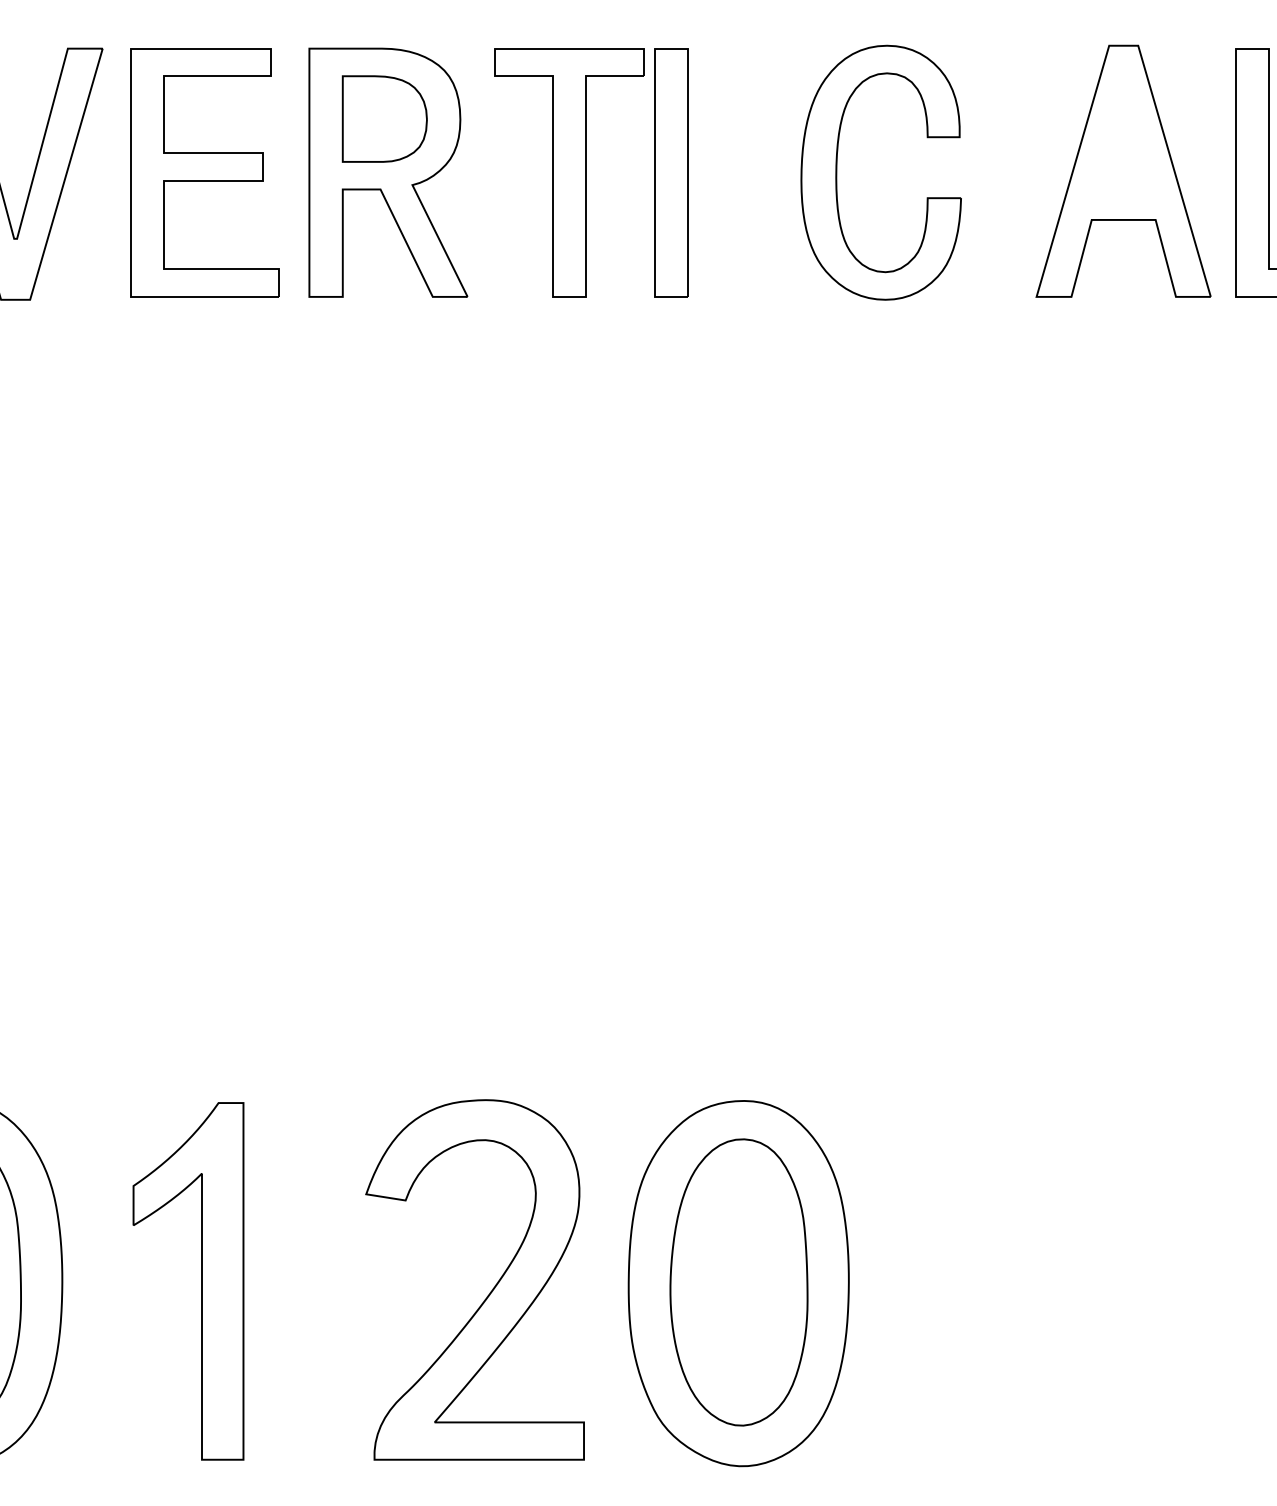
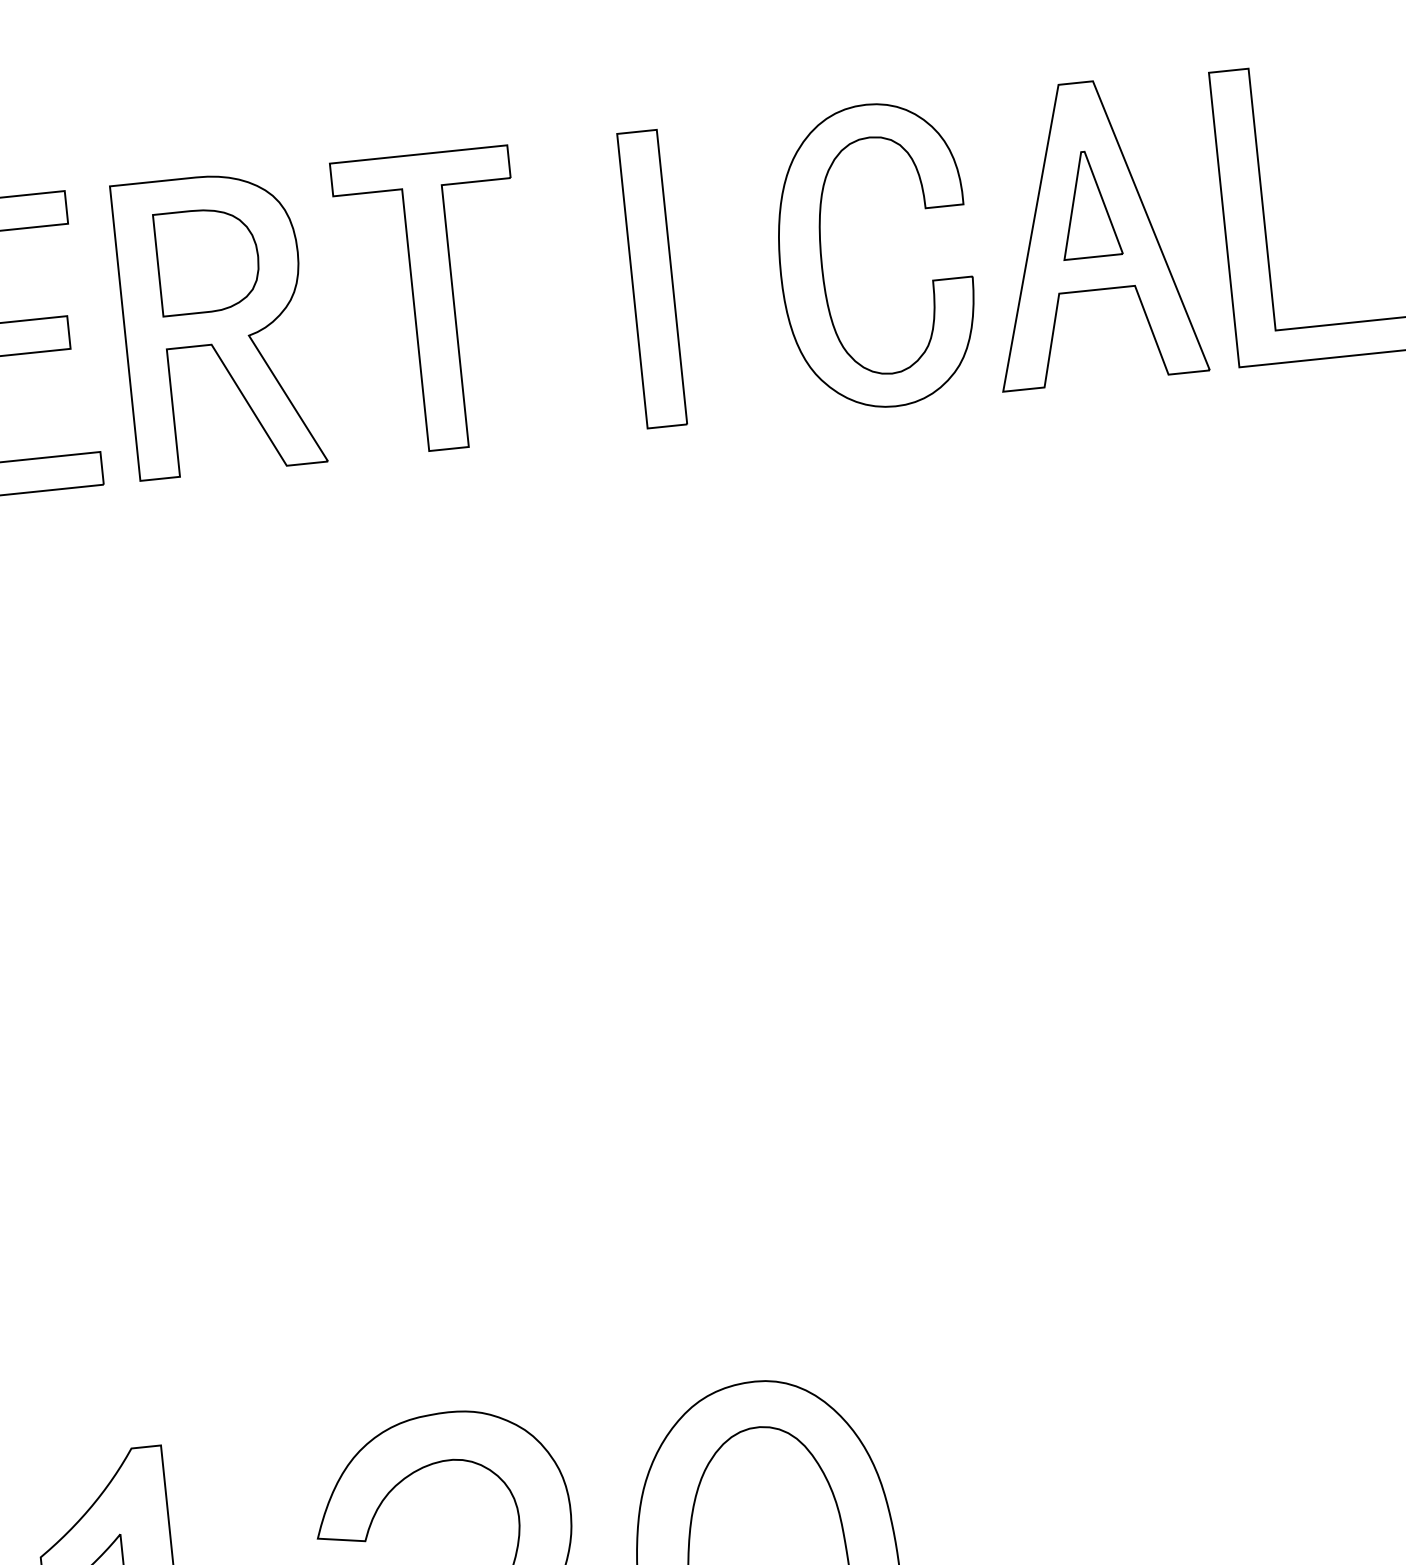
part: (1123, 147) -> (1087, 203), added
part: (671, 172) -> (652, 278), moved
part: (837, 172) -> (822, 261), moved

